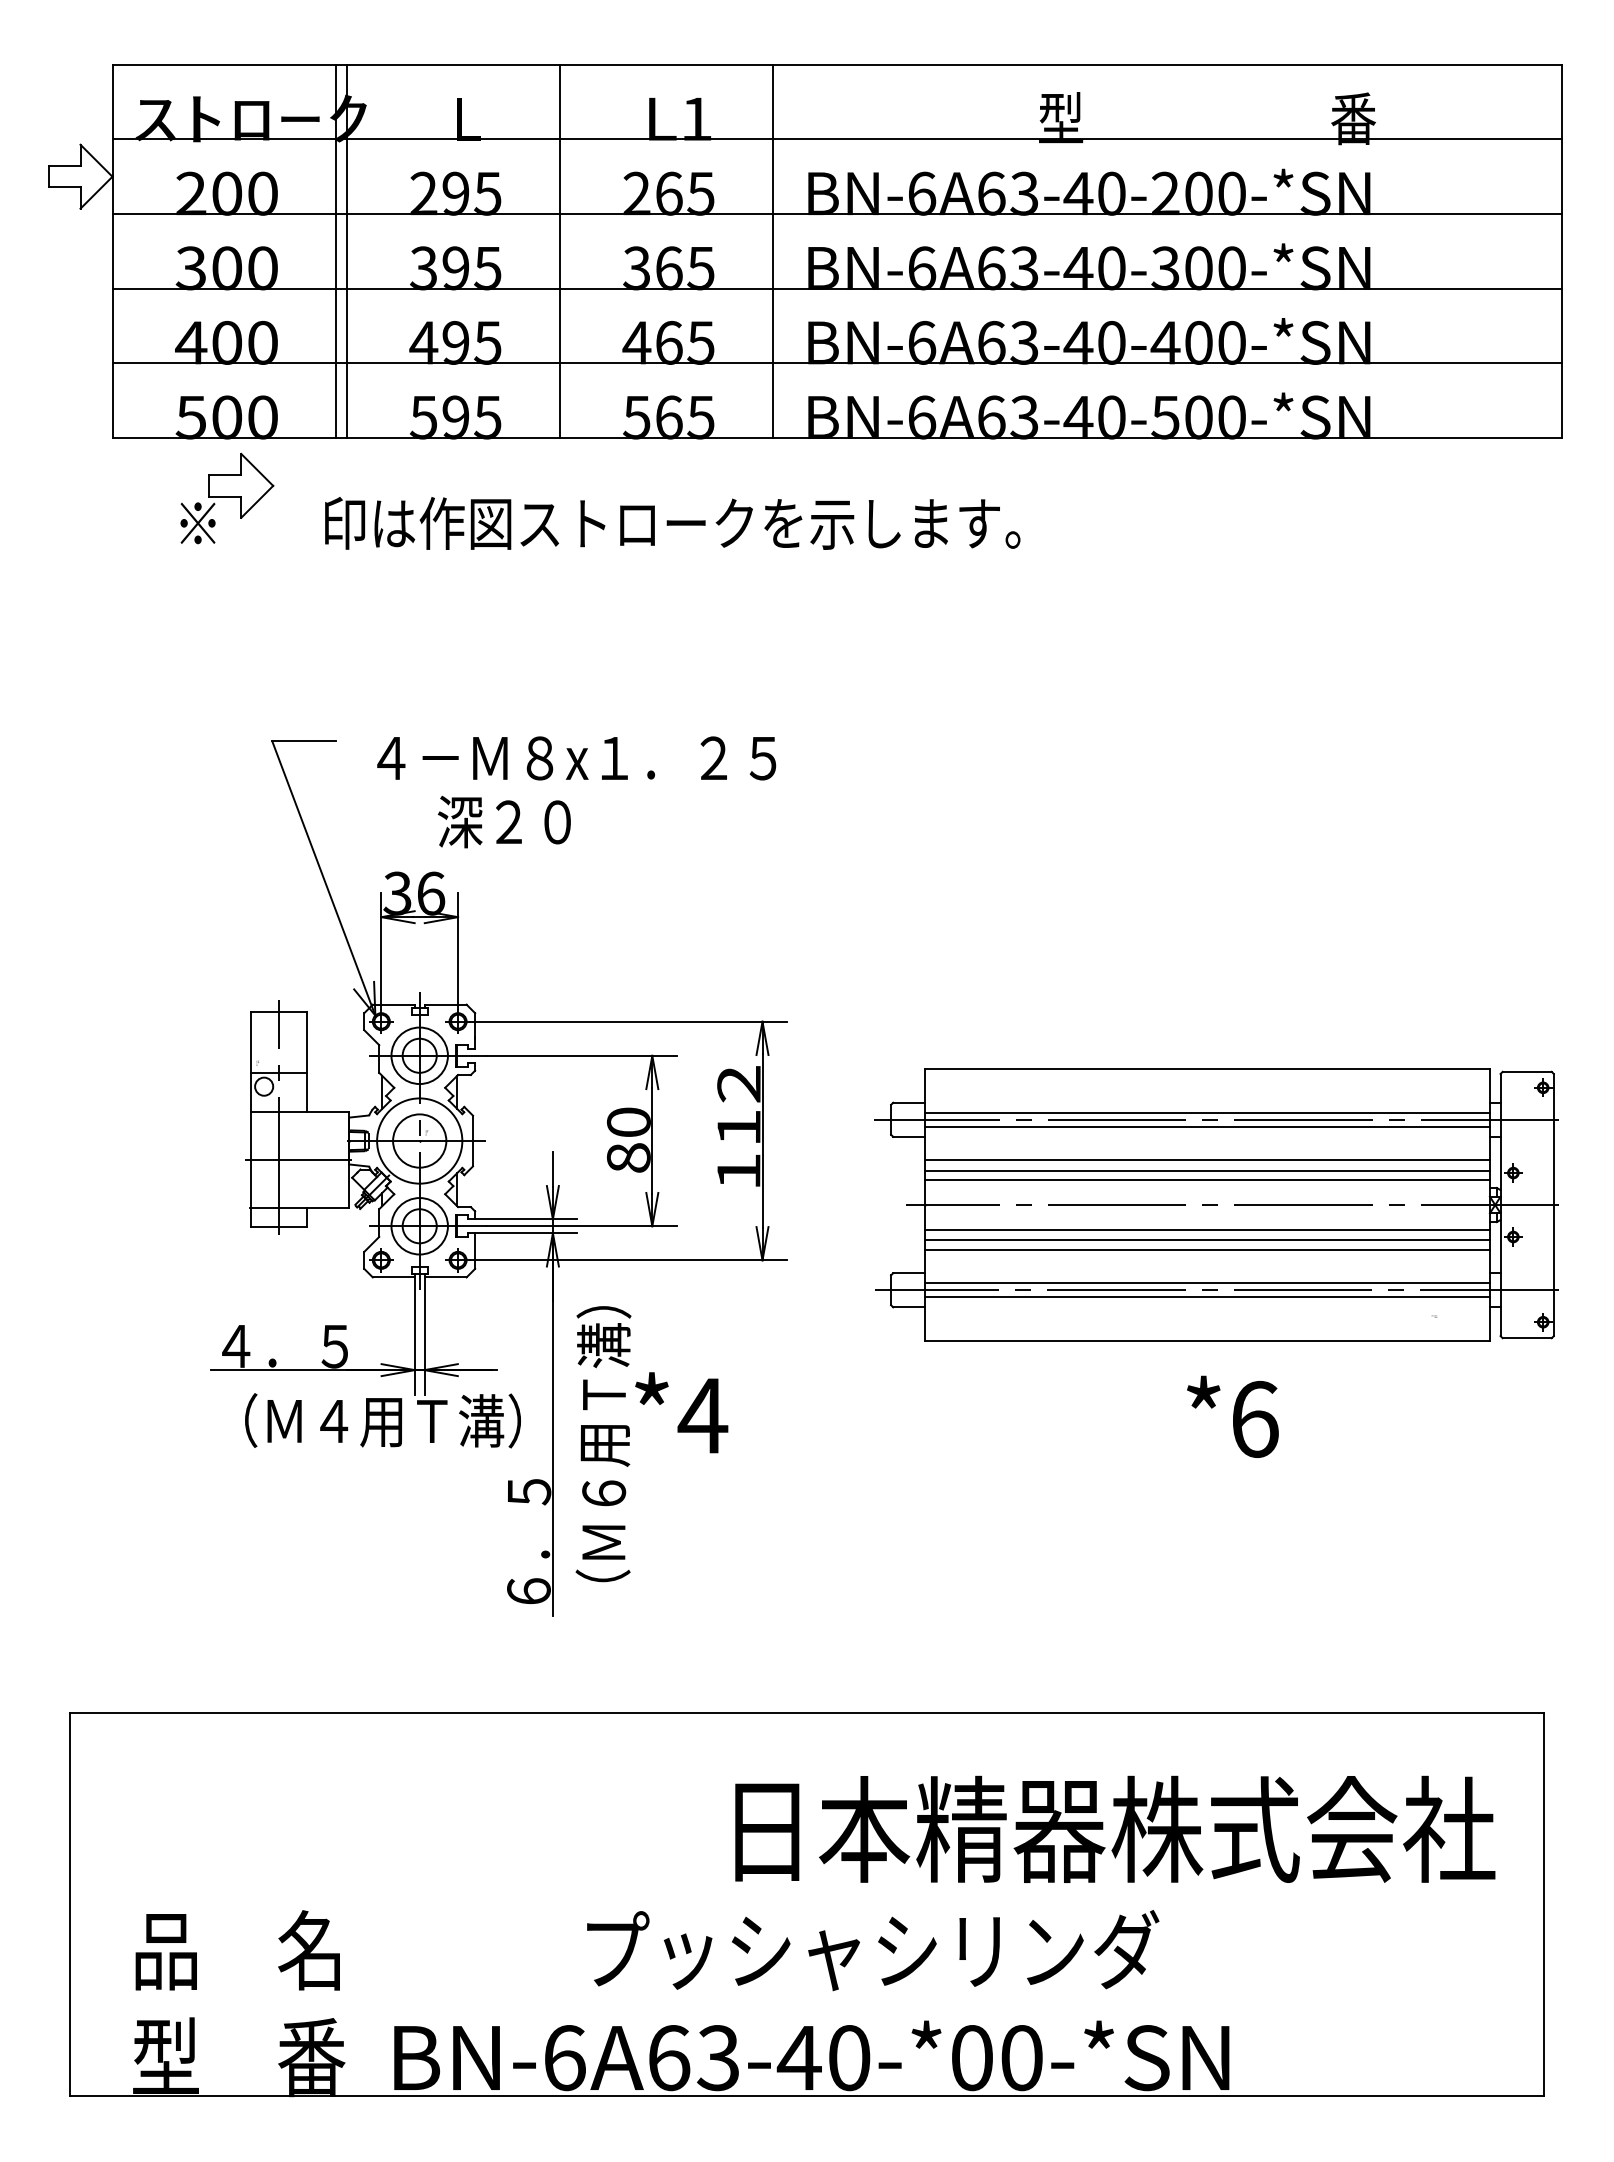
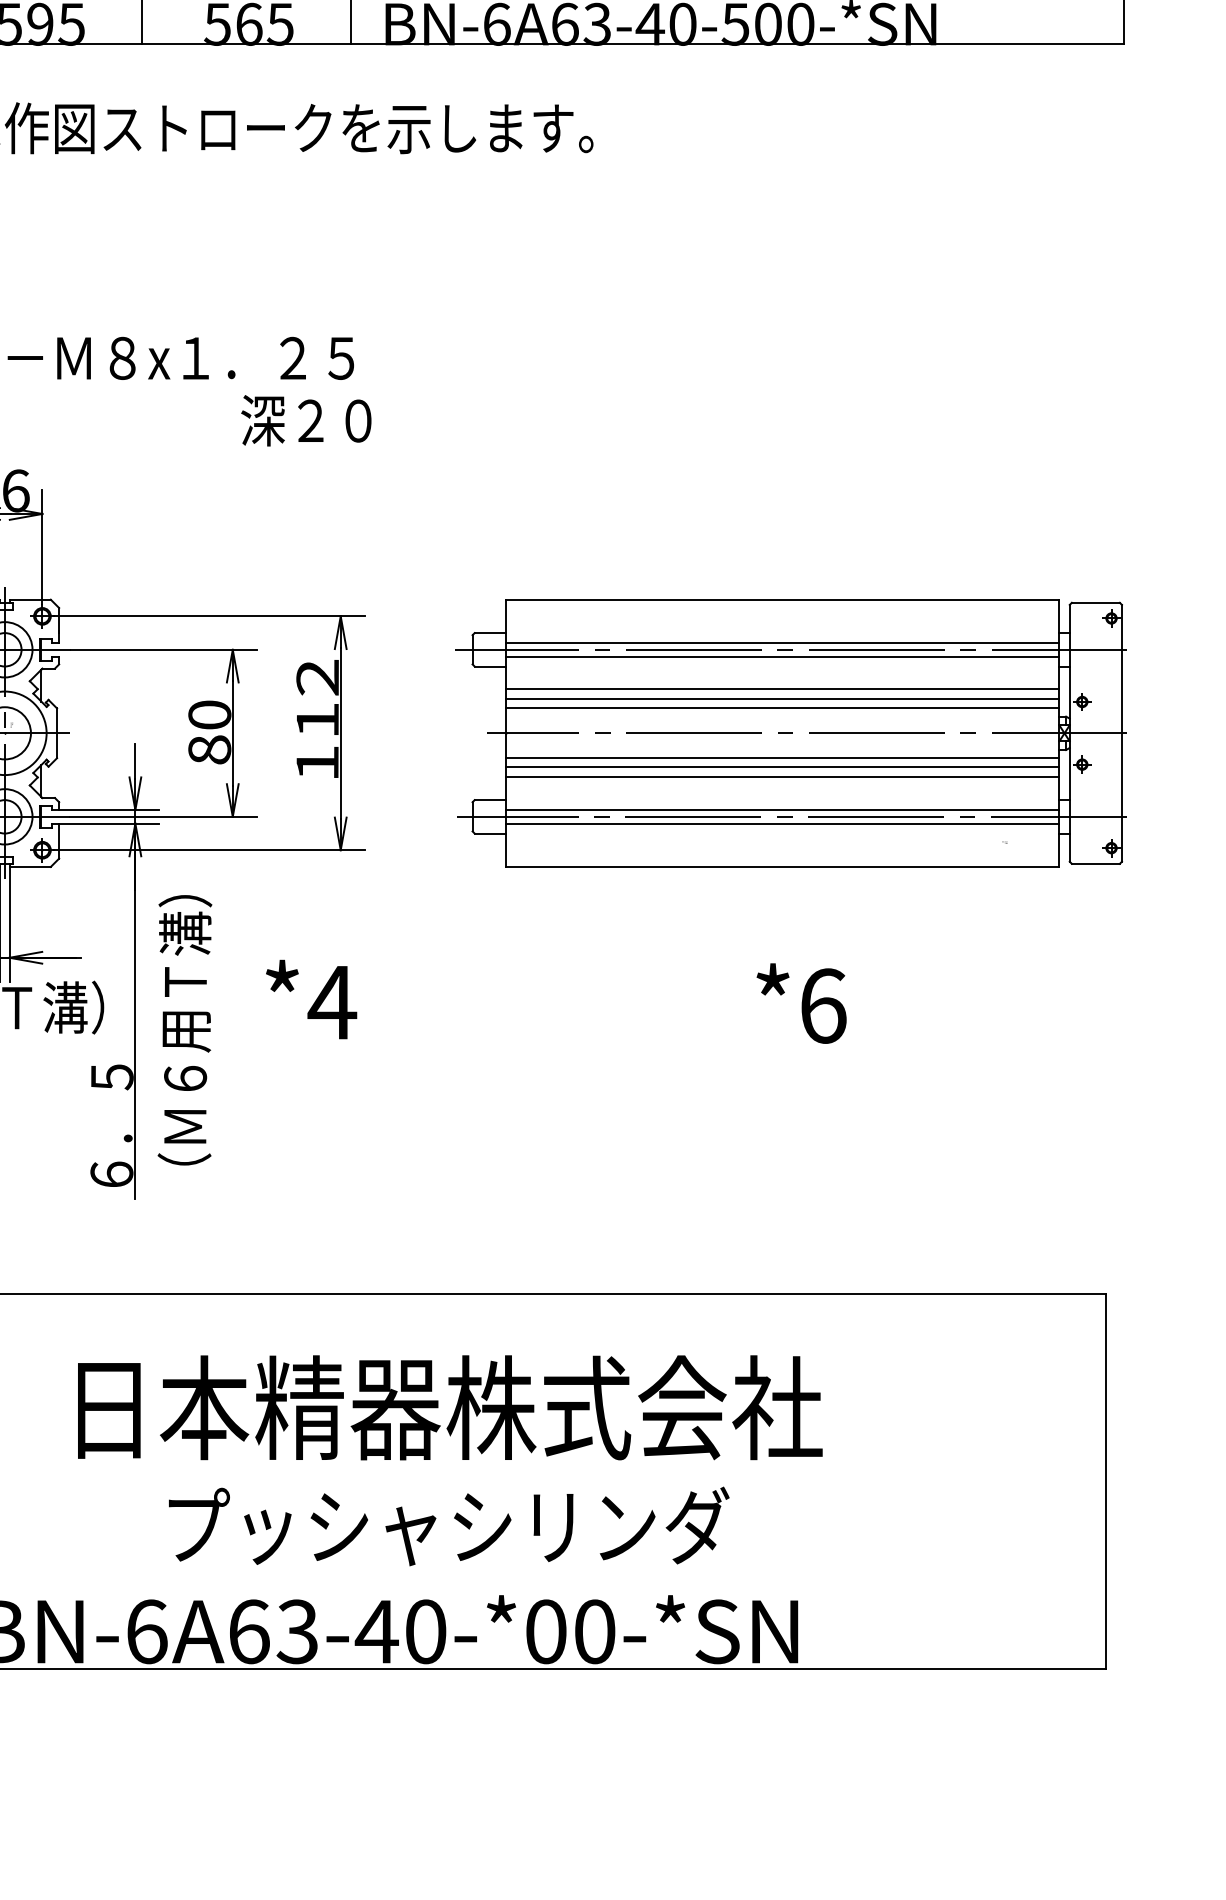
text: (504, 821) -> (306, 420), moved
part: (1216, 1204) -> (791, 732), moved
text: (681, 1412) -> (311, 999), moved
text: (1115, 1828) -> (450, 1406), moved

